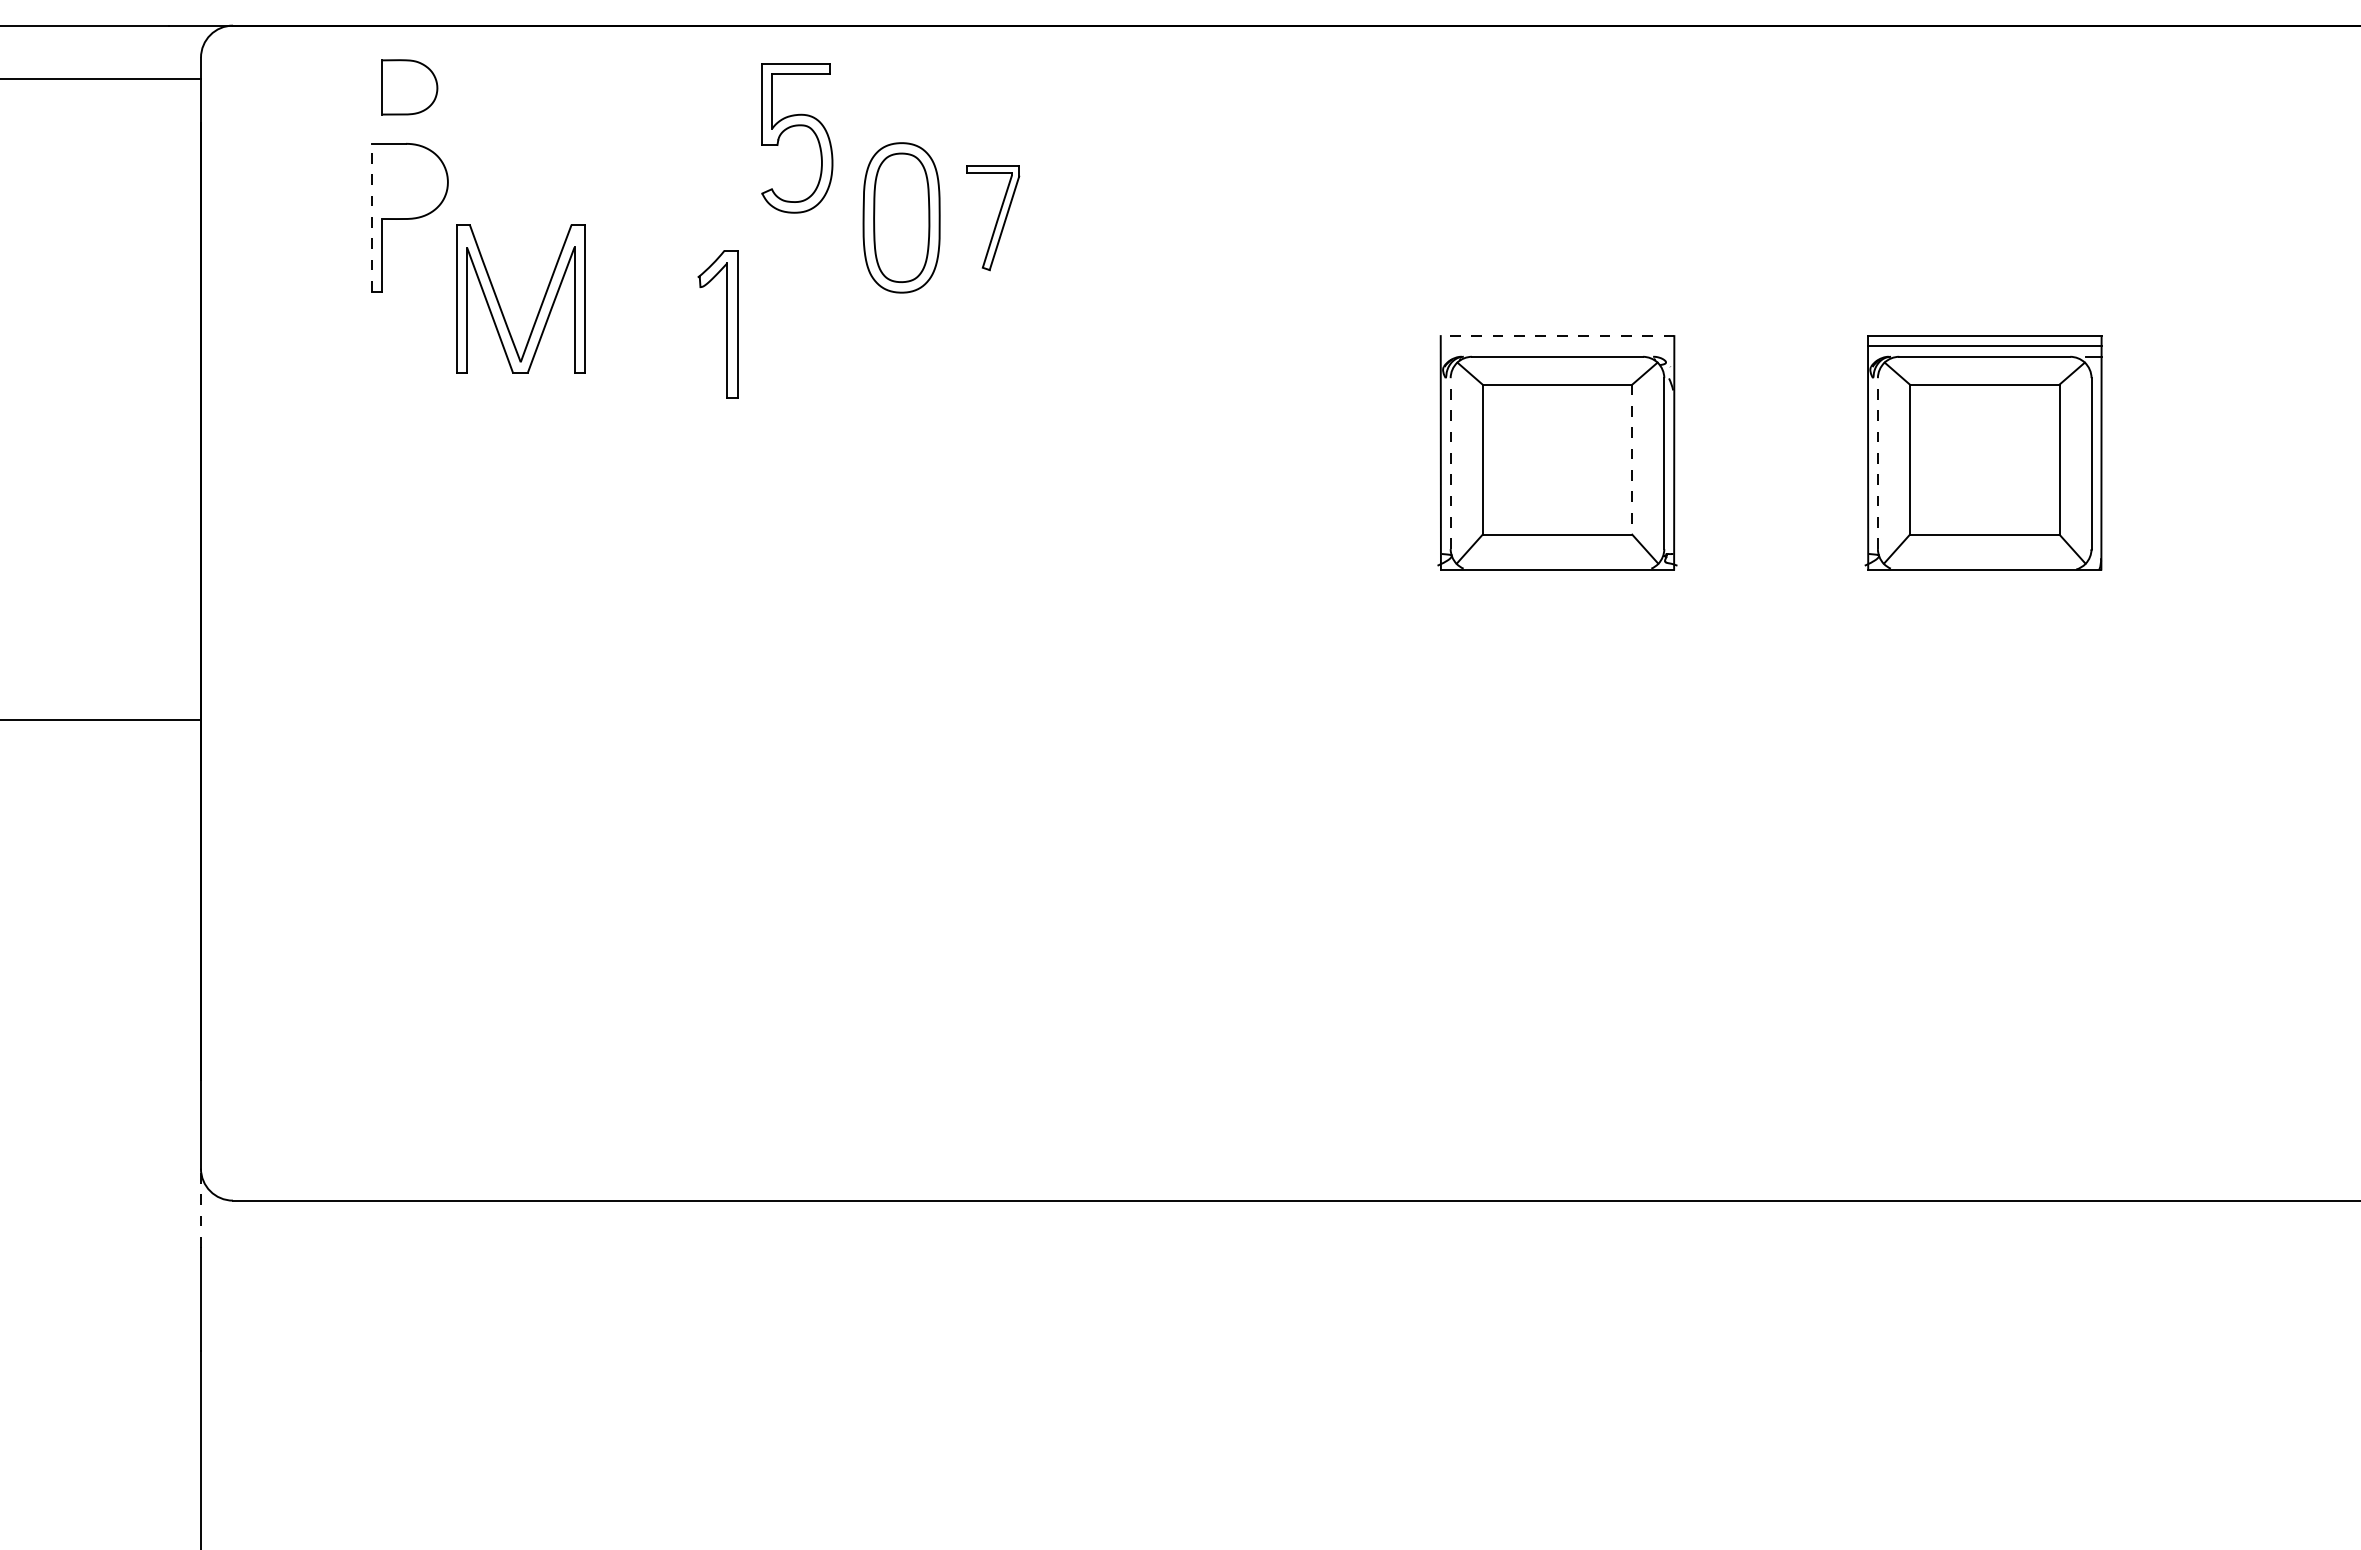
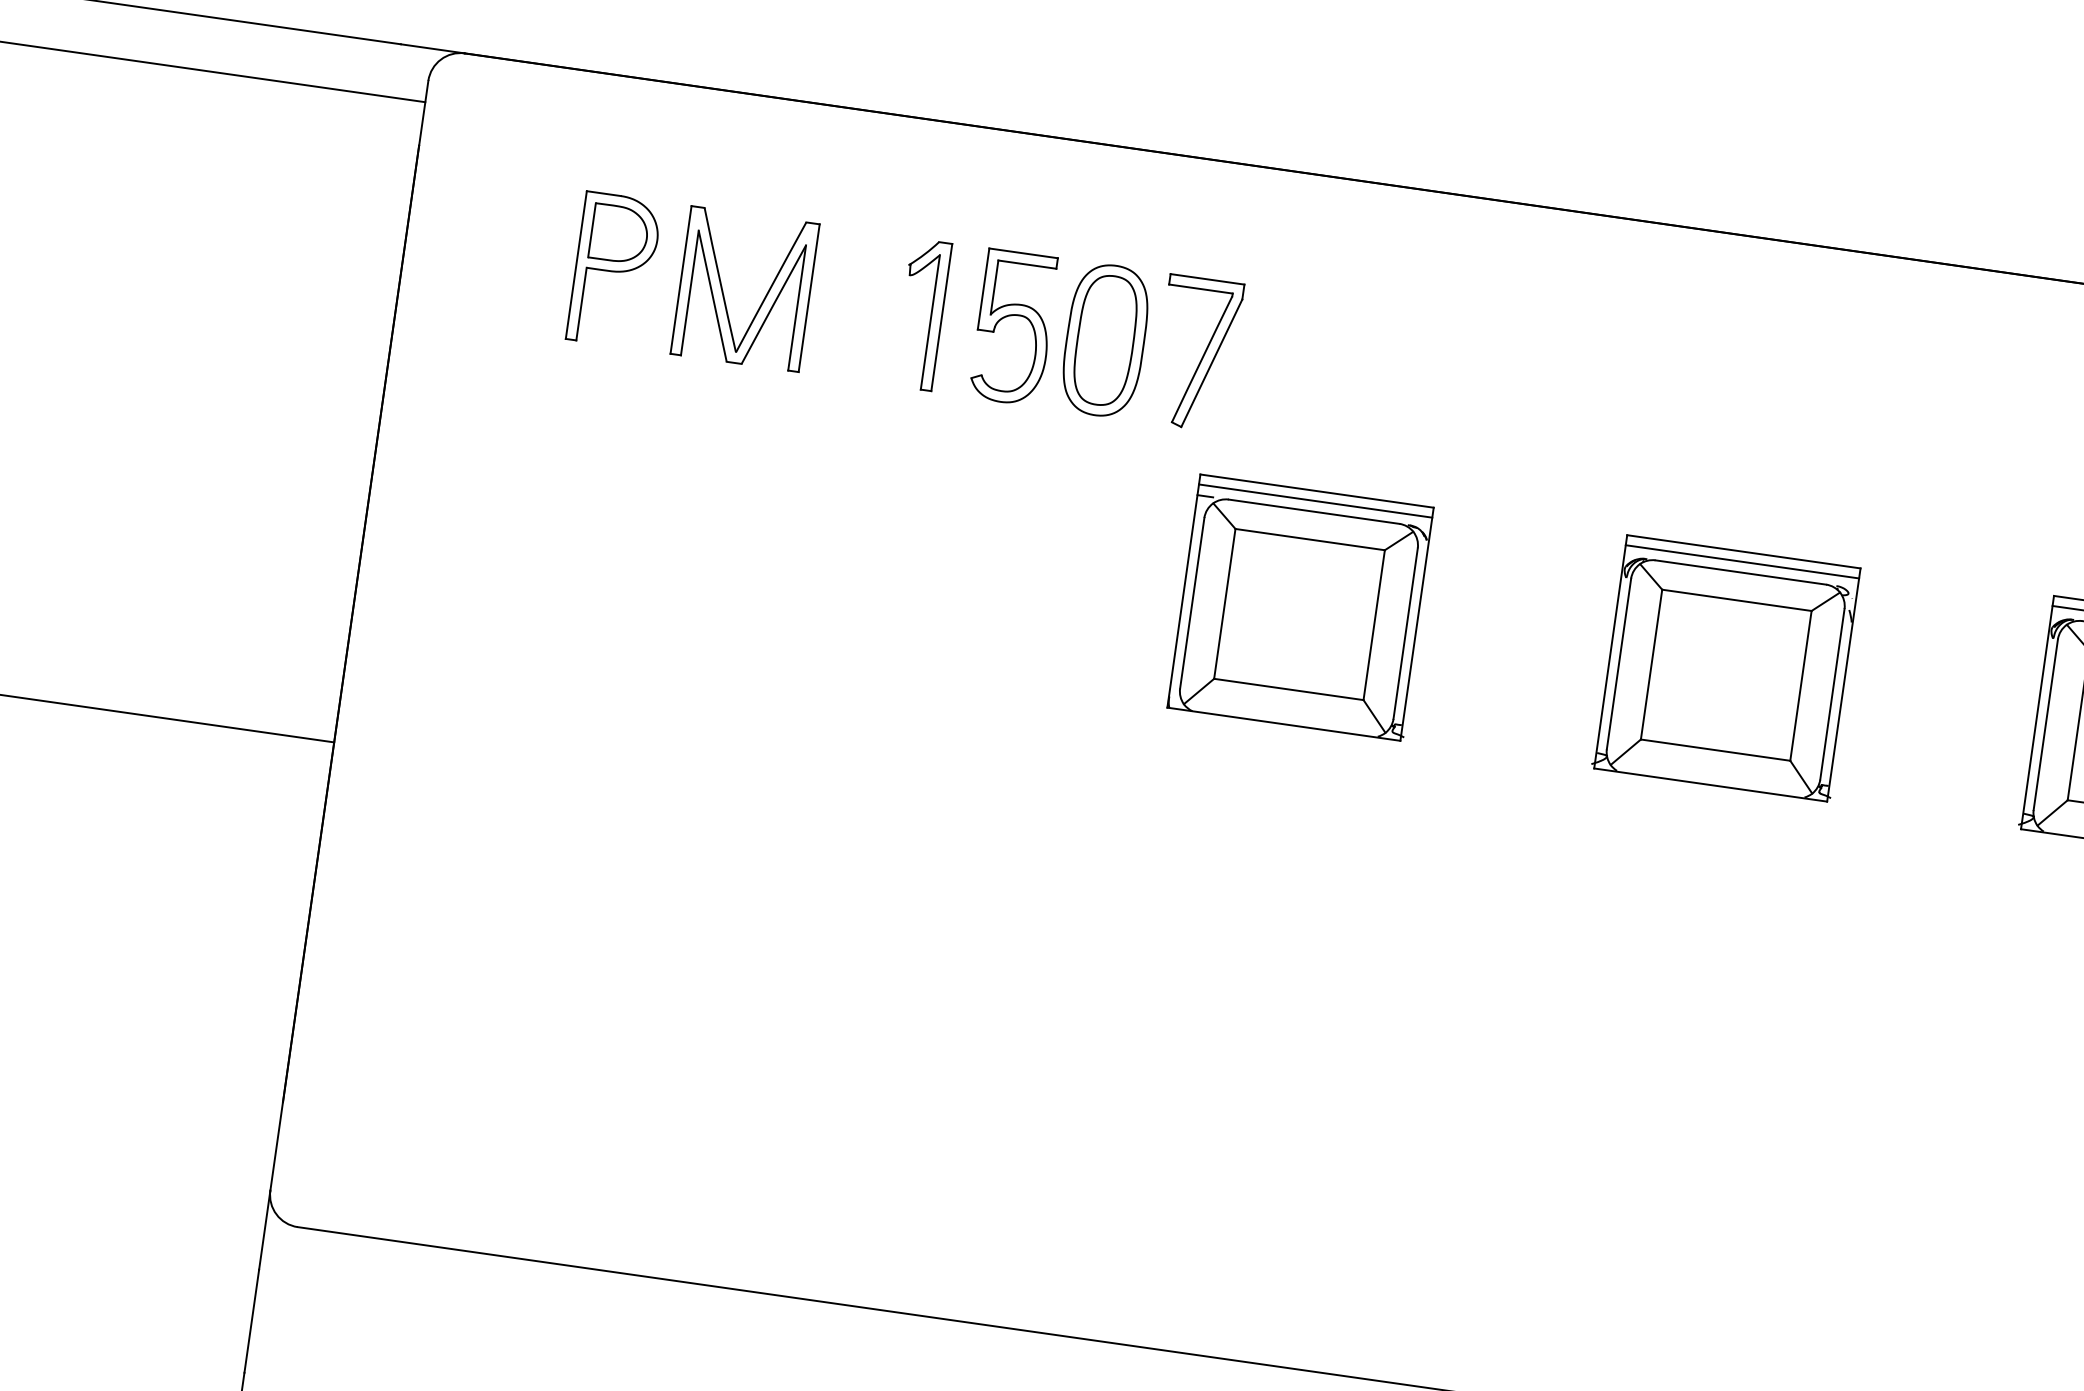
part: (409, 87) -> (619, 234), moved
part: (797, 126) -> (1016, 316), moved
line: (371, 217) -> (575, 264), dashed -> solid
part: (993, 218) -> (1197, 354), size x1.43
part: (501, 307) -> (724, 295), moved
part: (726, 324) -> (930, 316), moved
line: (1557, 336) -> (1743, 552), dashed -> solid
line: (1557, 346) -> (1742, 562), added
part: (1131, 452) -> (1301, 607), added
line: (1632, 459) -> (1801, 685), dashed -> solid
line: (1450, 463) -> (1618, 663), dashed -> solid
line: (1877, 463) -> (2045, 724), dashed -> solid
line: (200, 1208) -> (264, 1230), dashed -> solid

